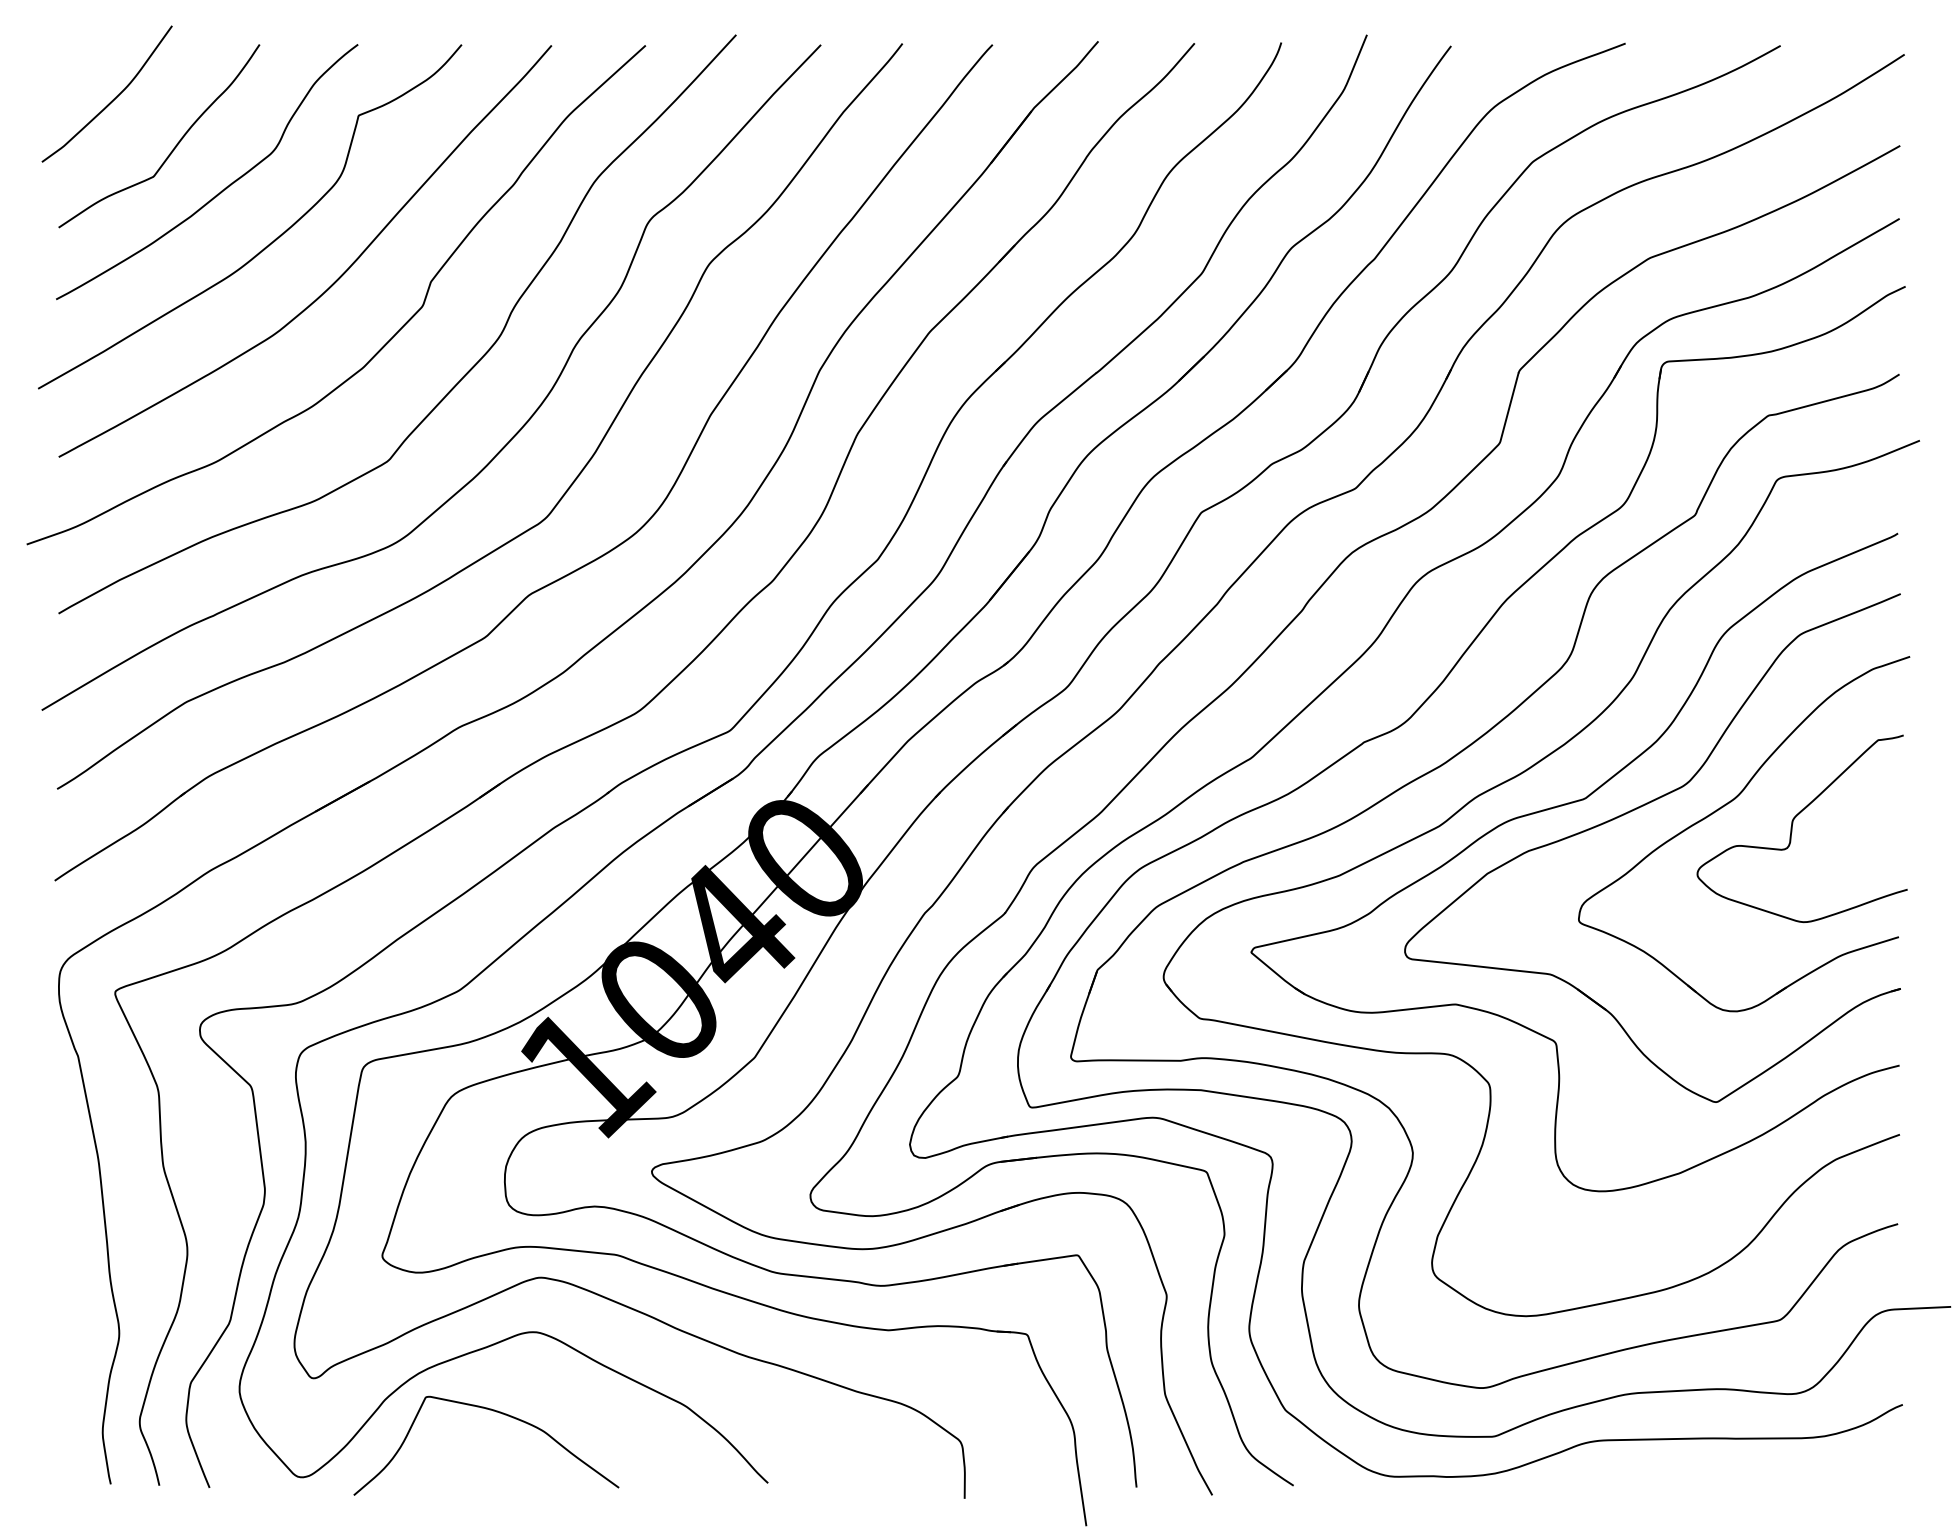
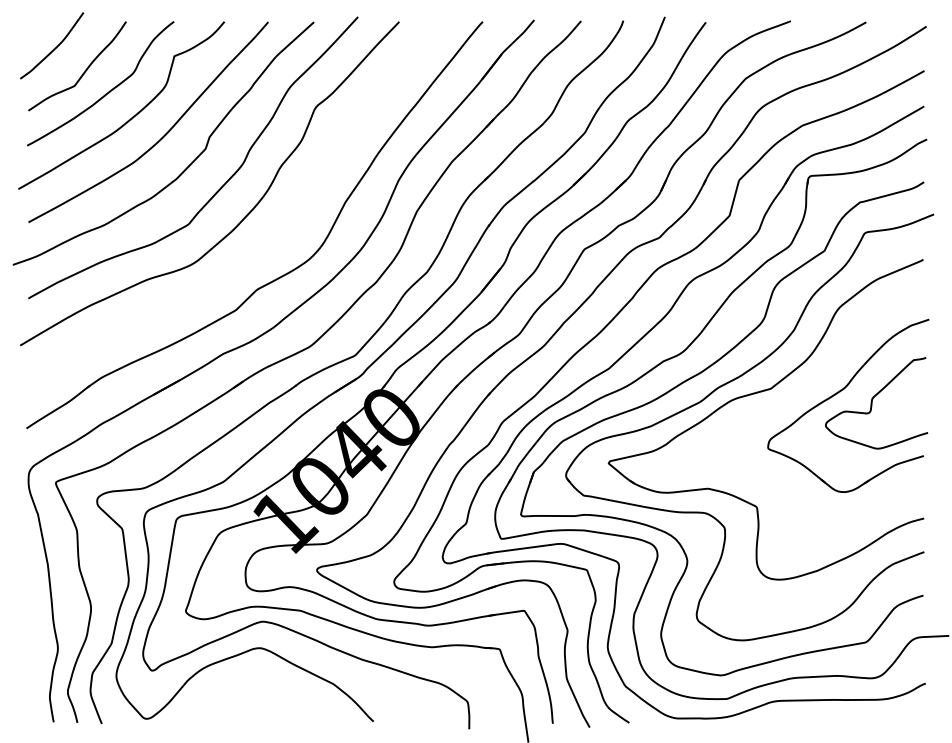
curve: (570, 481) -> (277, 234), removed
part: (1633, 812) -> (794, 395), removed
curve: (494, 1412) -> (240, 687), removed

